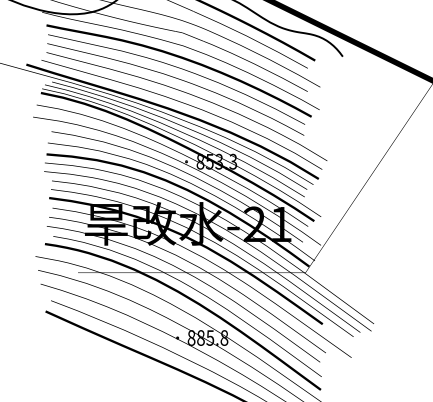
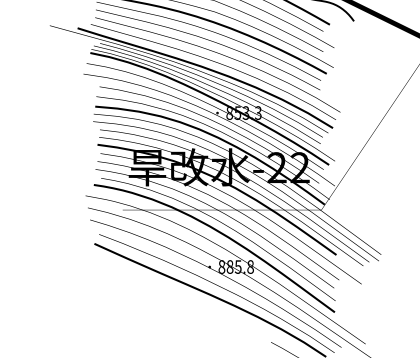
text: (280, 224) -> (299, 167), -21 -> -22

